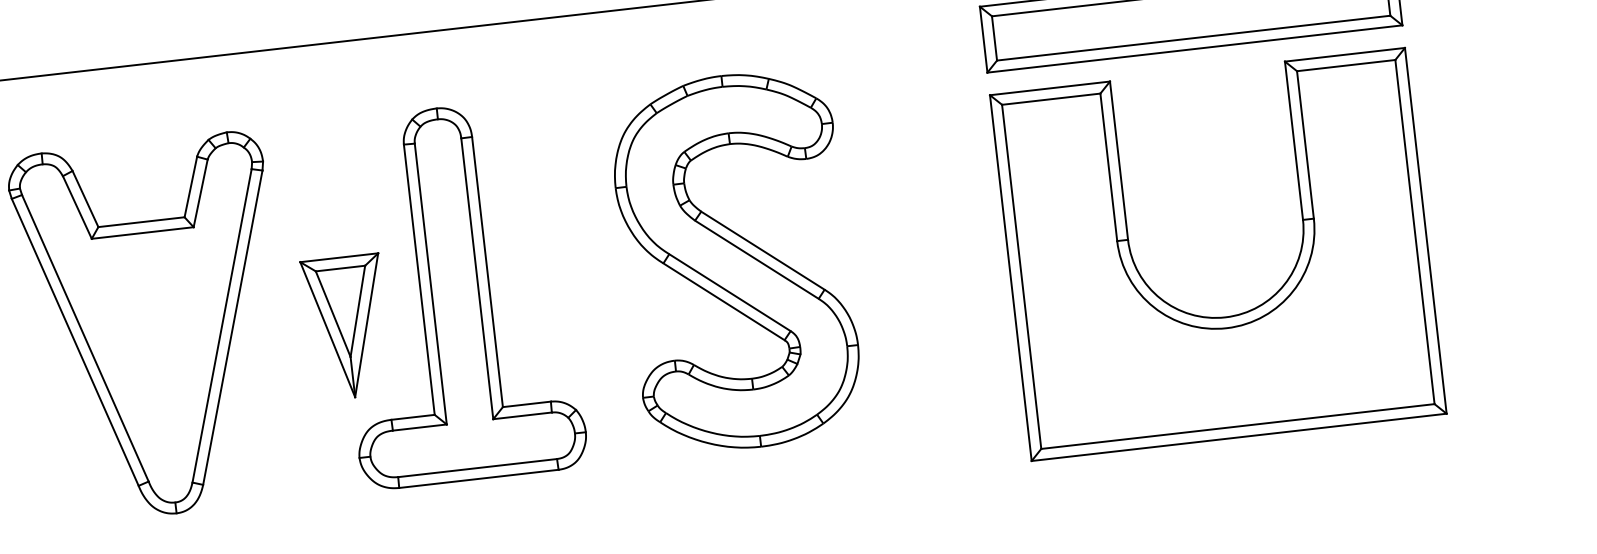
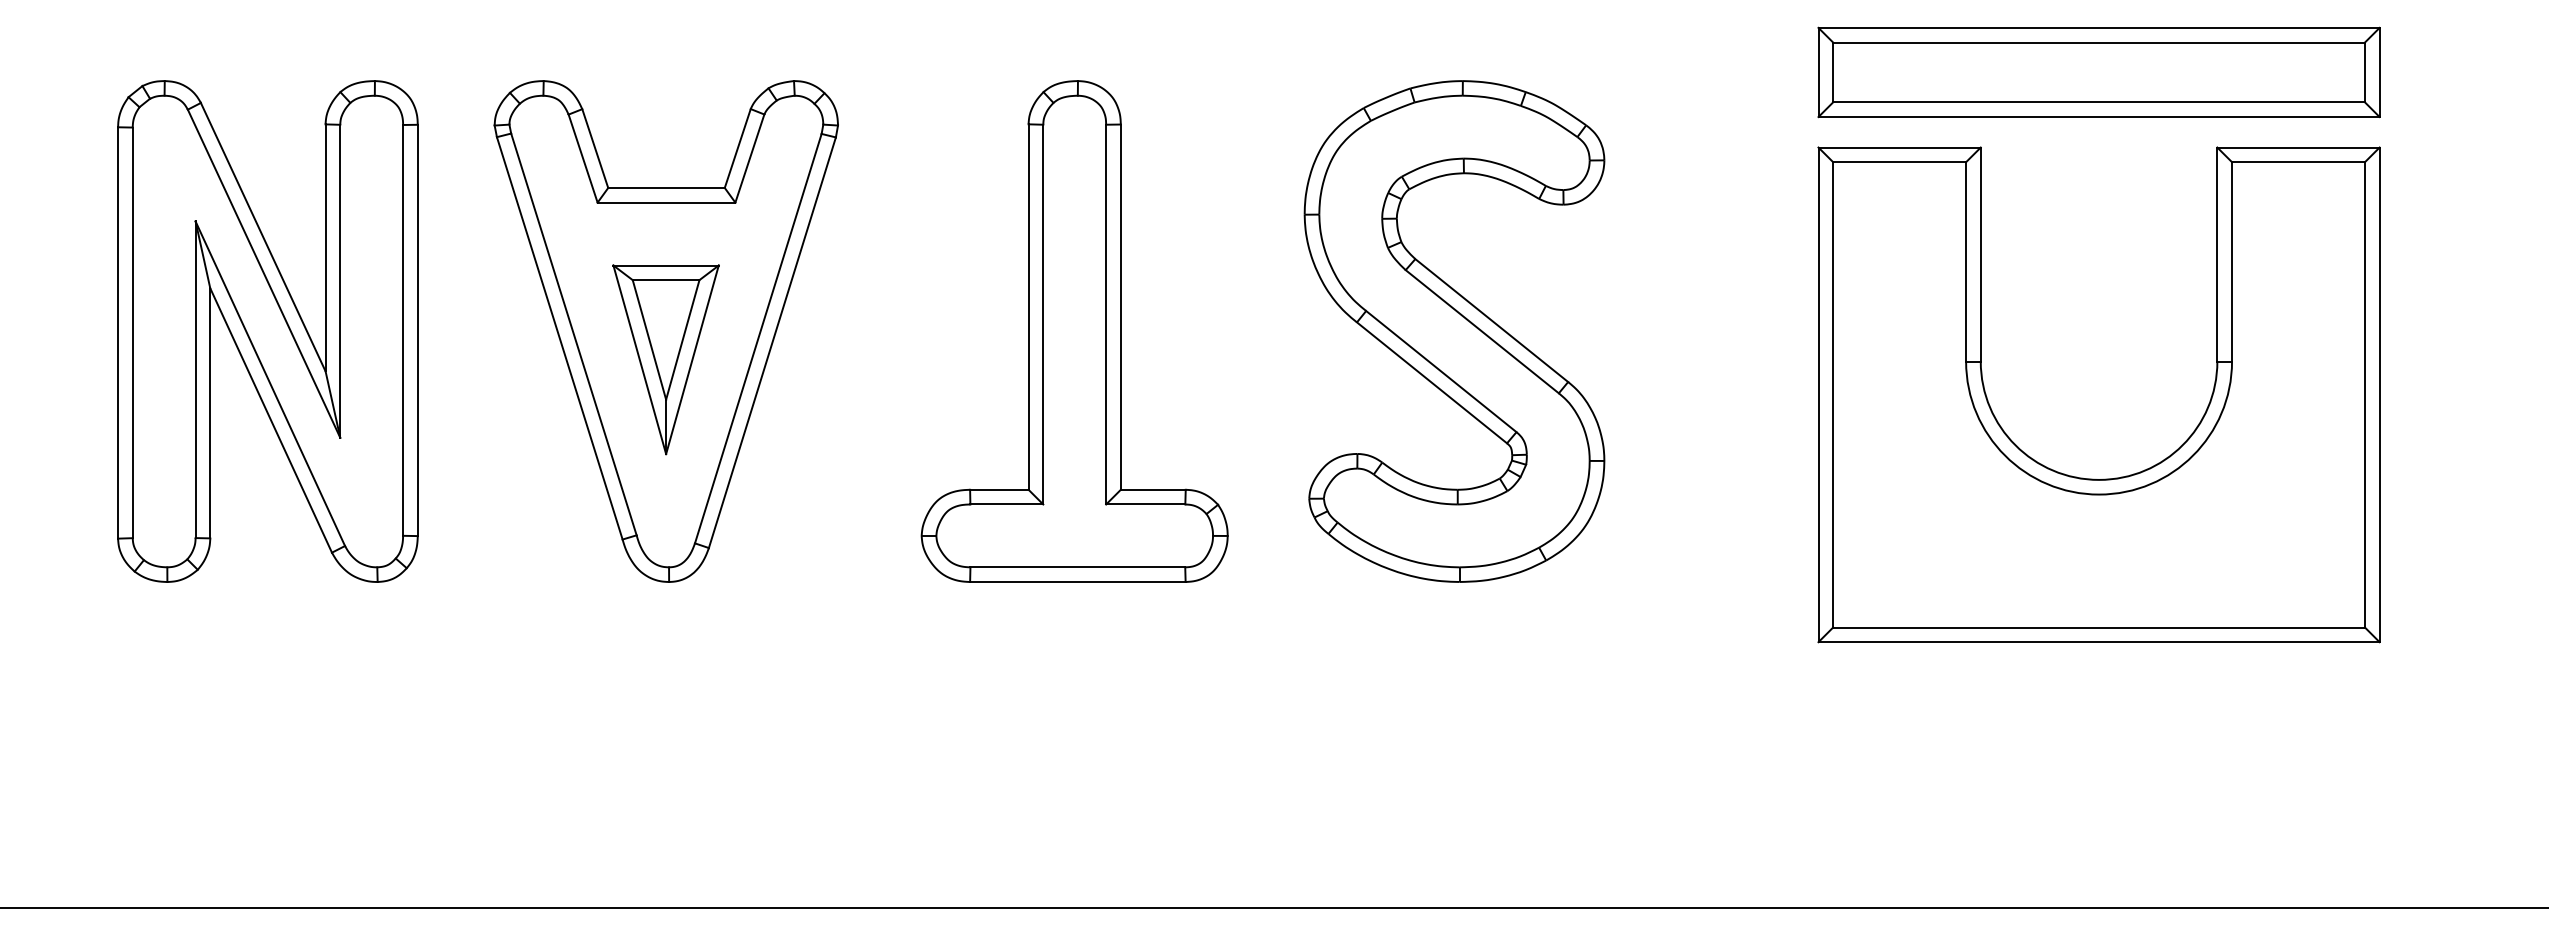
part: (346, 327) -> (665, 359), moved

